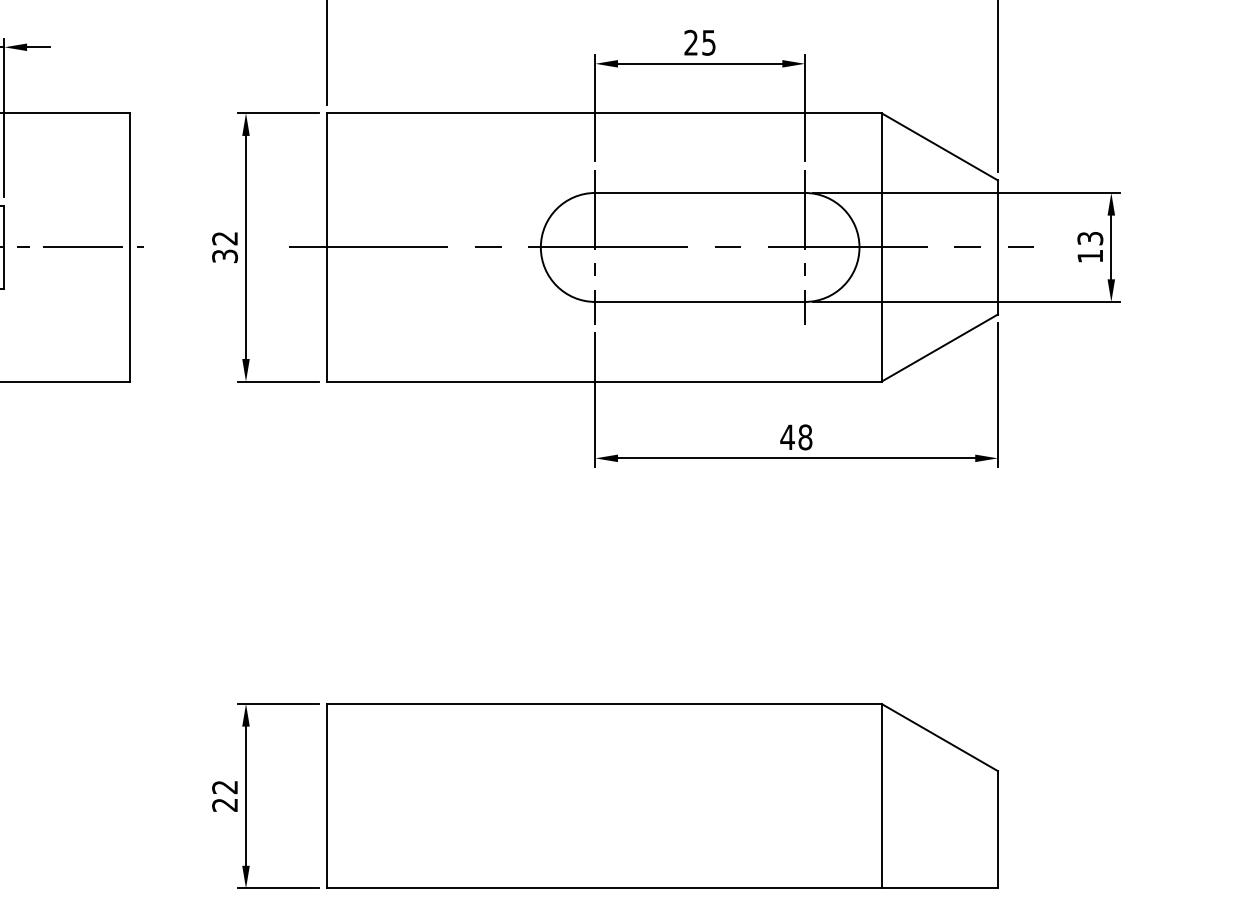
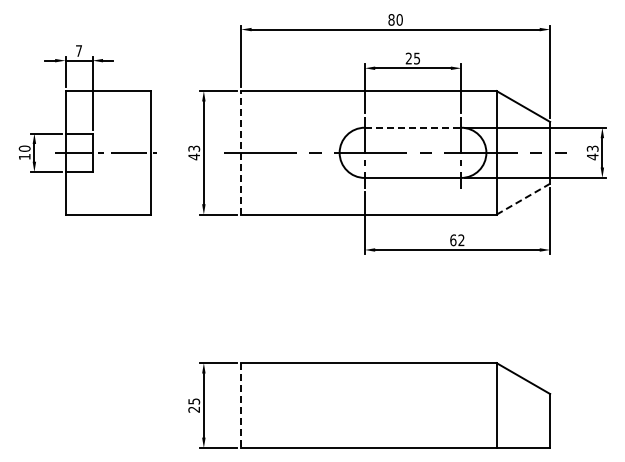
line: (701, 192) -> (413, 127), solid -> dashed
text: (225, 246) -> (194, 152), 32 -> 43
line: (327, 246) -> (241, 152), solid -> dashed
text: (1089, 255) -> (592, 156), 13 -> 43
line: (940, 348) -> (523, 199), solid -> dashed
text: (794, 437) -> (456, 240), 48 -> 62
text: (225, 787) -> (194, 401), 22 -> 25
line: (327, 798) -> (241, 406), solid -> dashed

